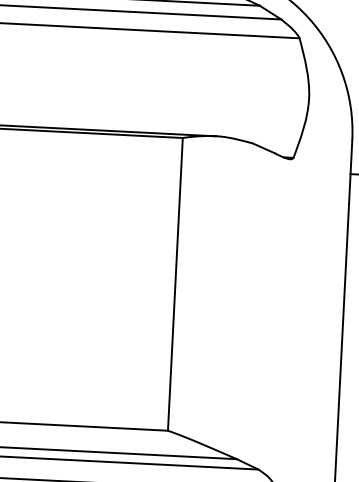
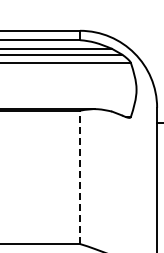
line: (176, 284) -> (80, 177), solid -> dashed

